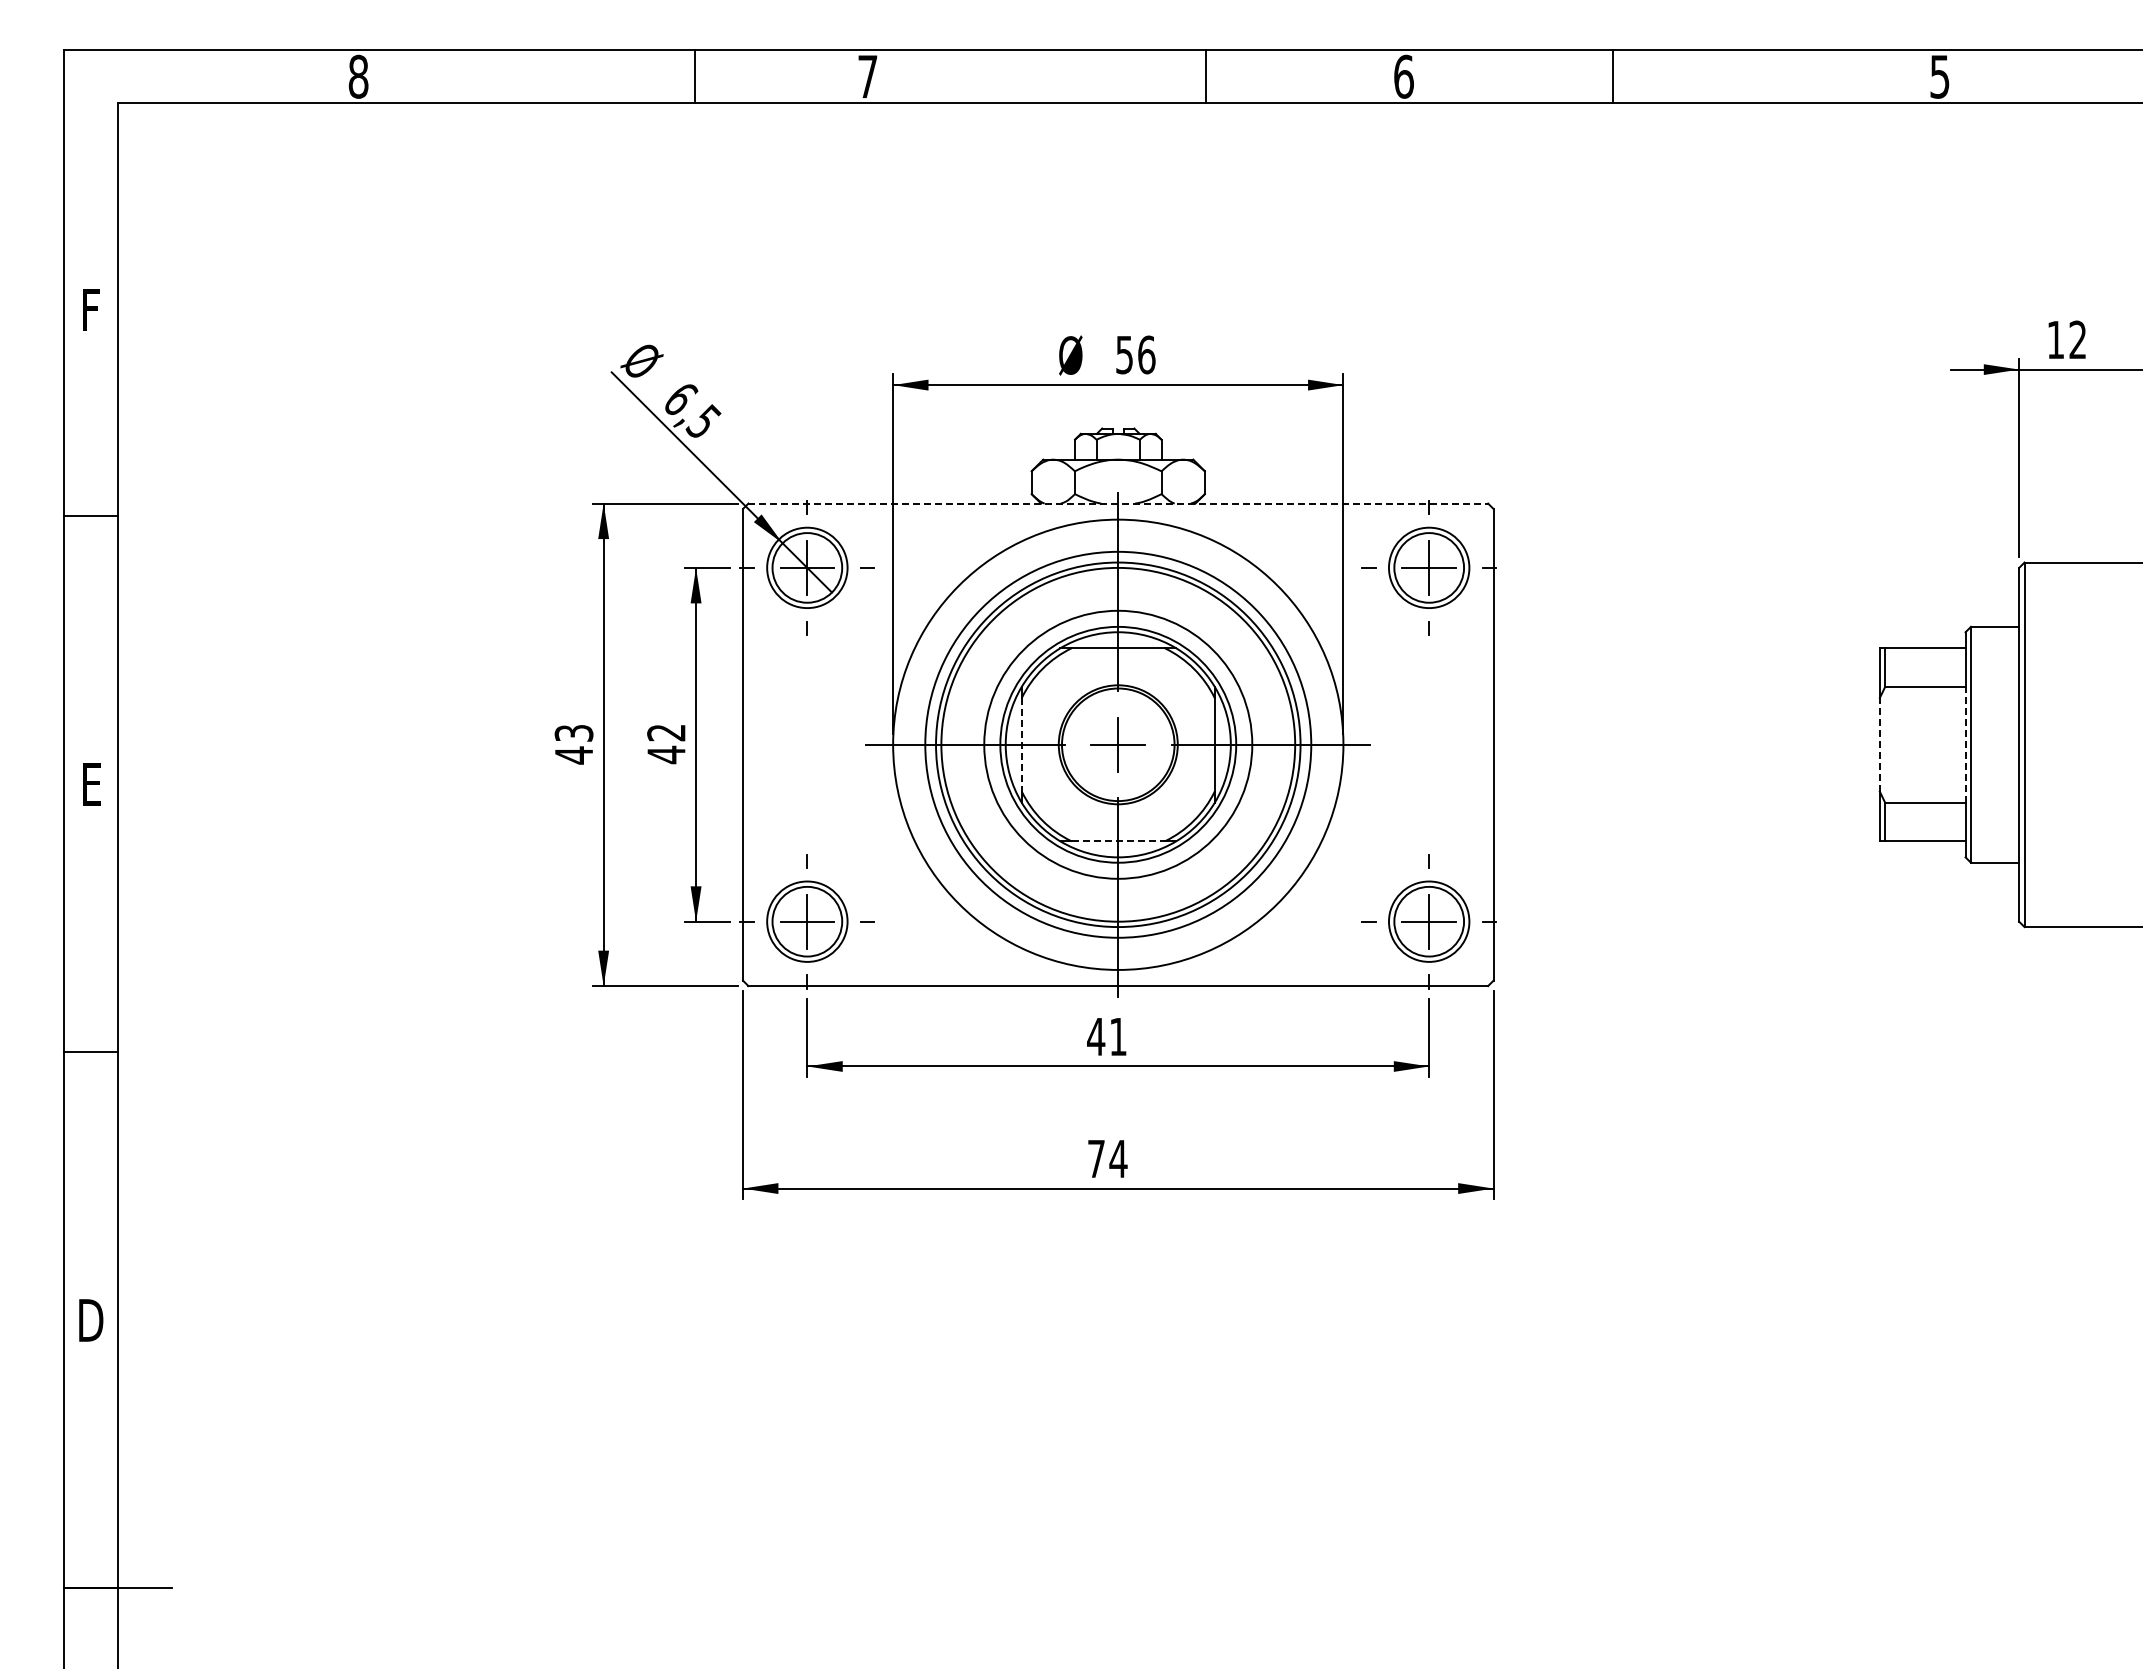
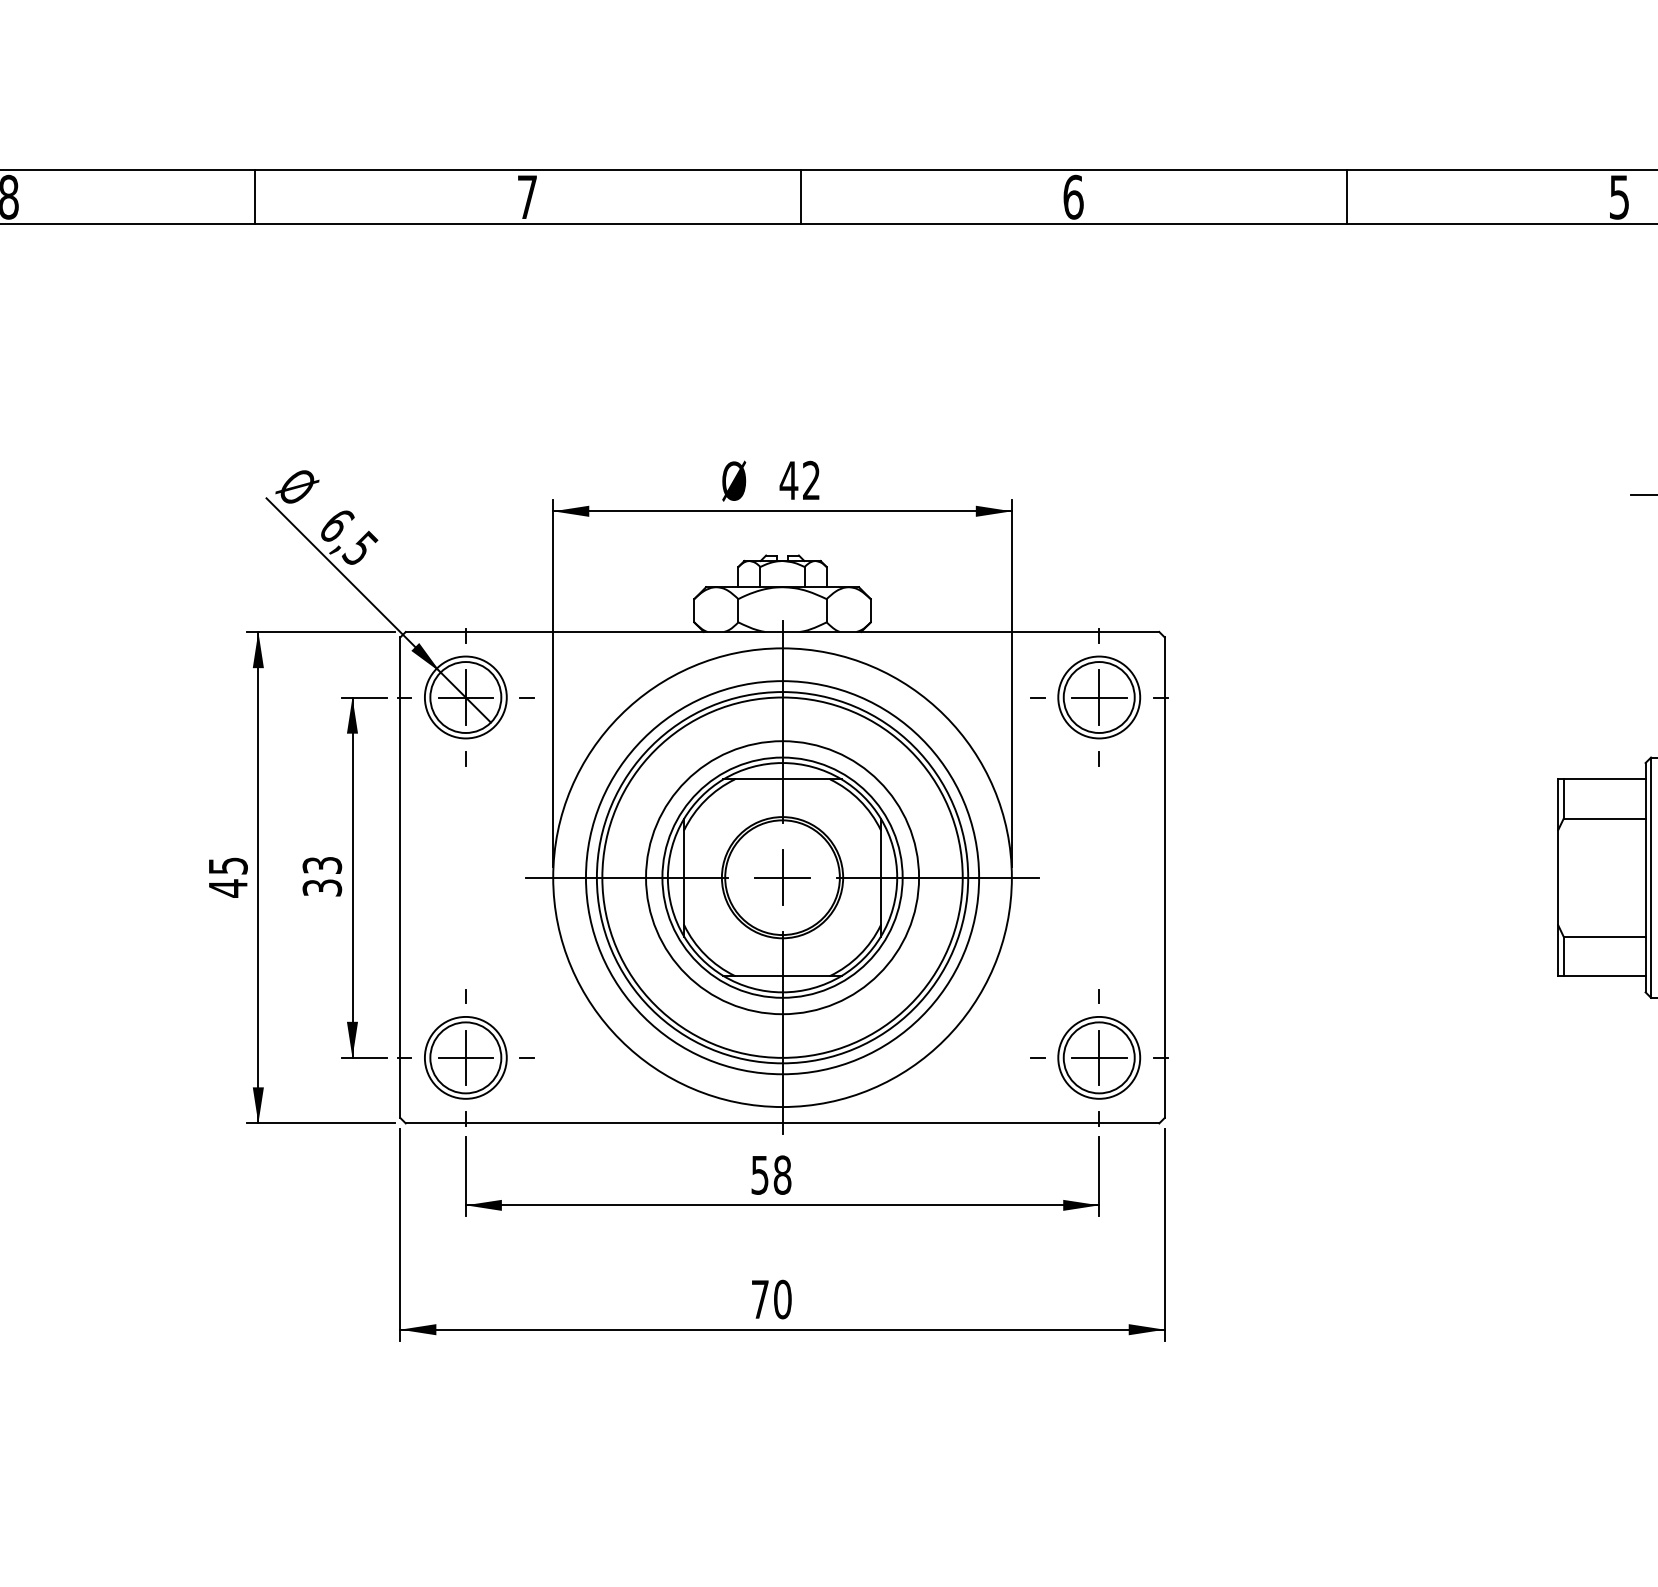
line: (695, 76) -> (255, 196), moved
line: (1206, 76) -> (801, 196), moved
line: (1613, 76) -> (1347, 196), moved
text: (1135, 354) -> (800, 480), 56 -> 42
line: (1118, 503) -> (782, 631), dashed -> solid
text: (573, 732) -> (227, 865), 43 -> 45
text: (666, 744) -> (322, 877), 42 -> 33
line: (1021, 744) -> (683, 877), dashed -> solid
line: (1879, 744) -> (1557, 877), dashed -> solid
line: (1965, 744) -> (1645, 877), dashed -> solid
line: (1118, 841) -> (782, 976), dashed -> solid
text: (1106, 1036) -> (770, 1174), 41 -> 58
text: (1118, 1158) -> (782, 1299), 74 -> 70

